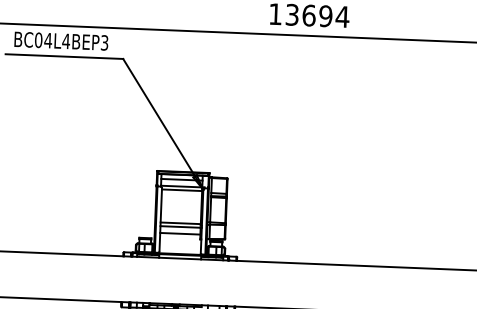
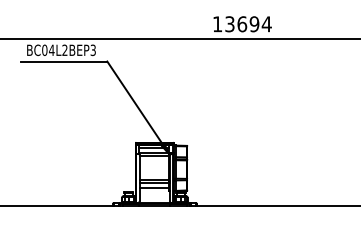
text: (65, 40) -> (64, 49), BC04L4BEP3 -> BC04L2BEP3

